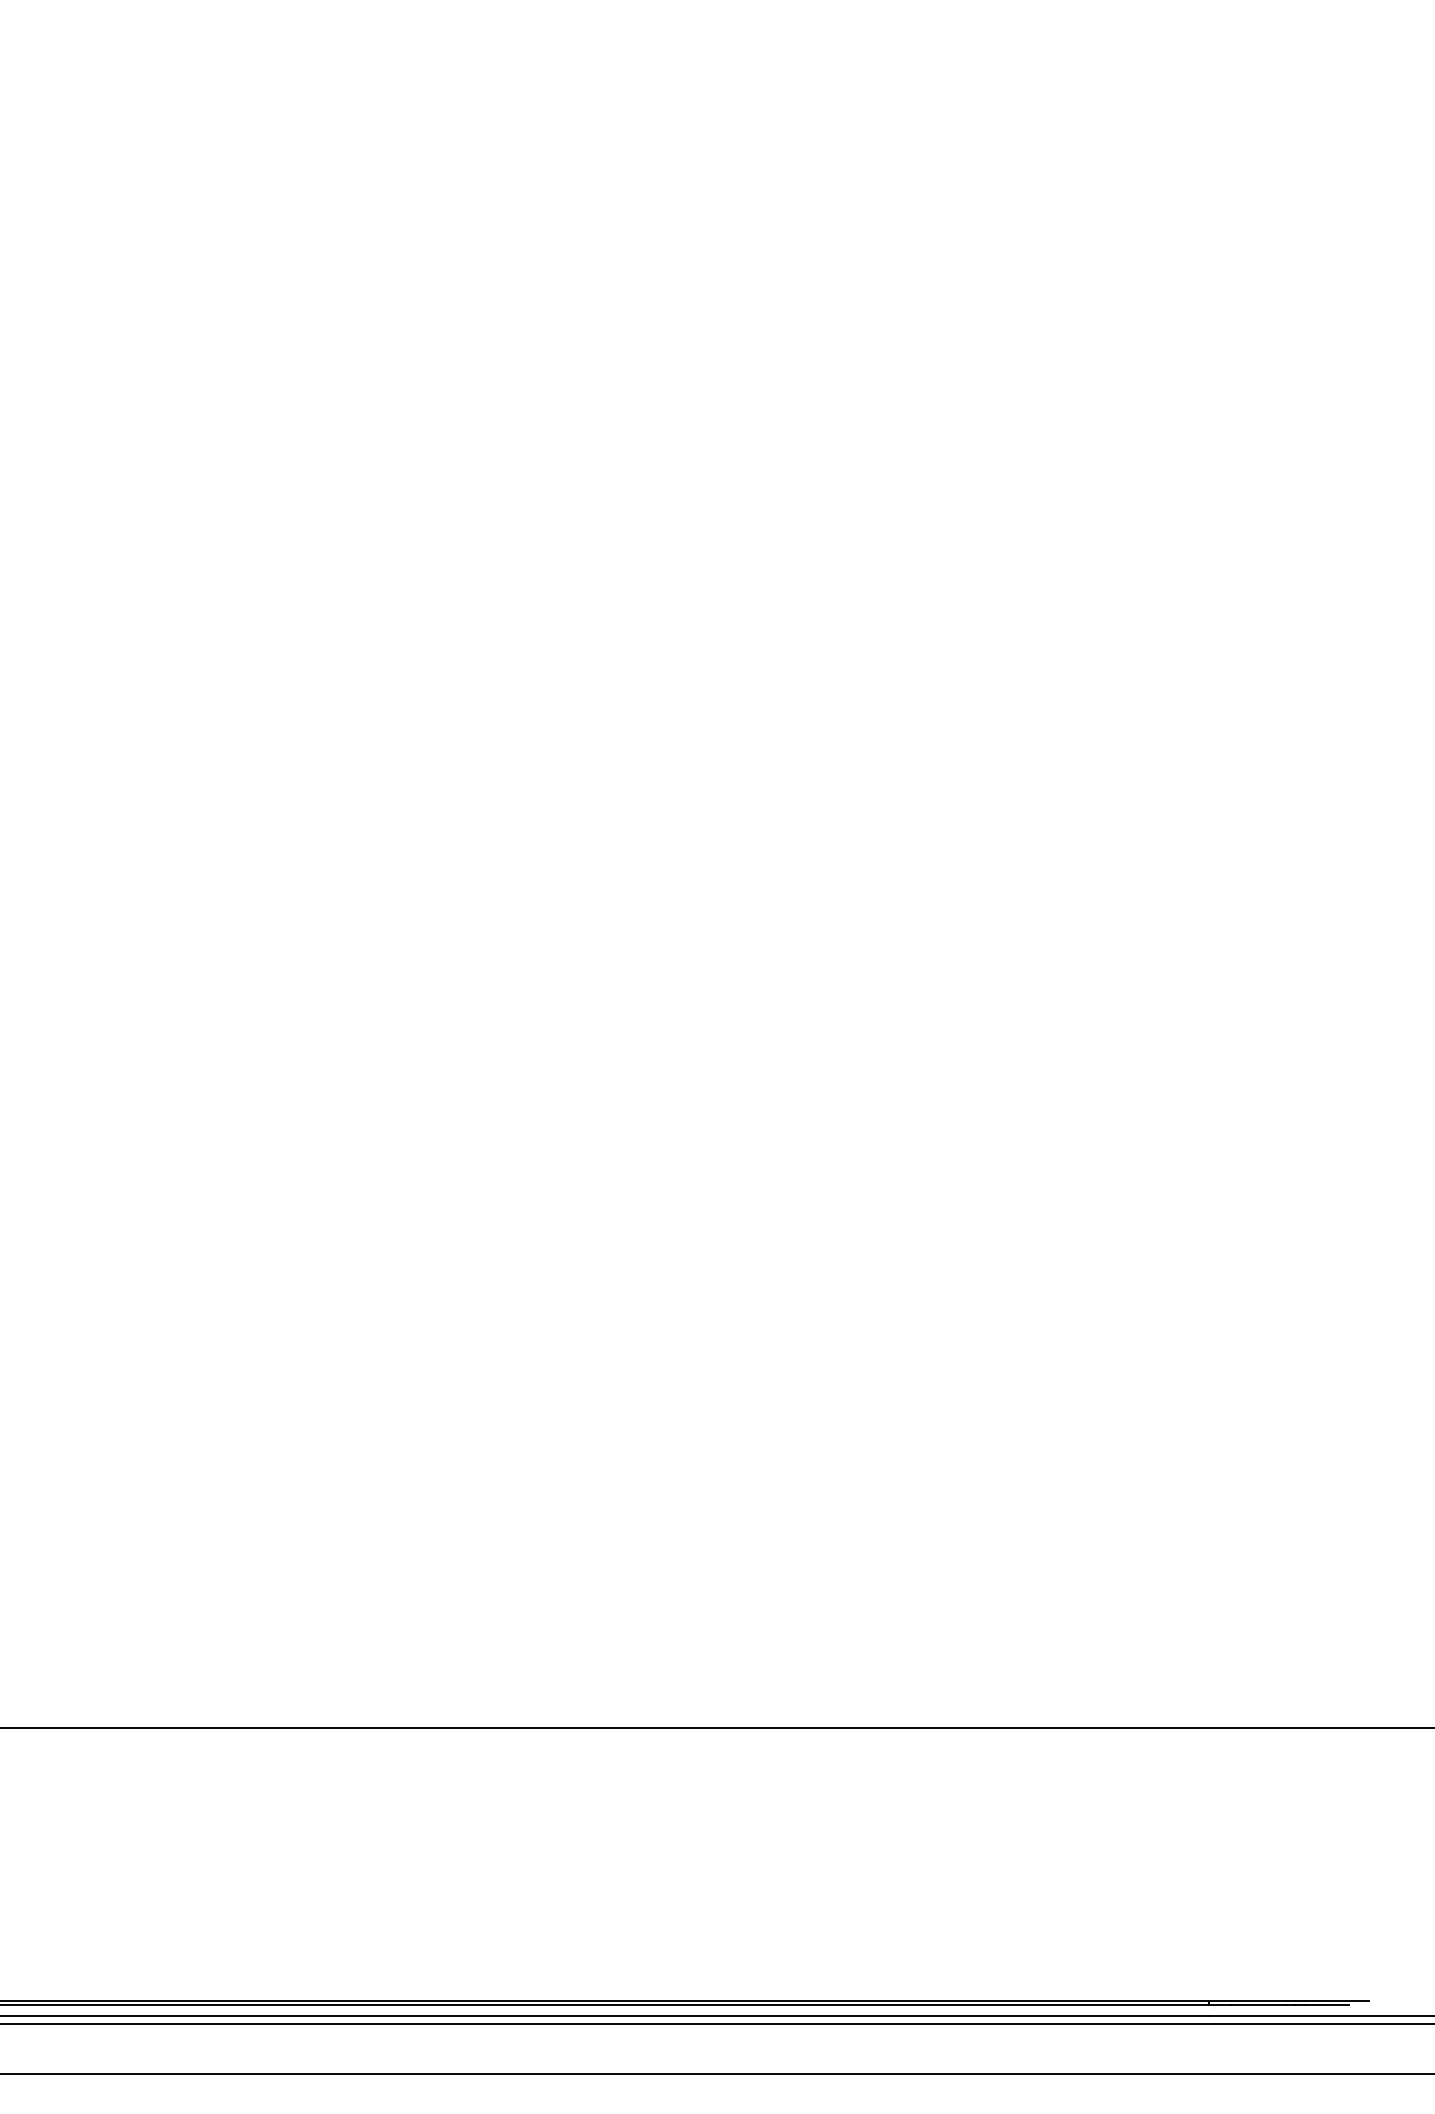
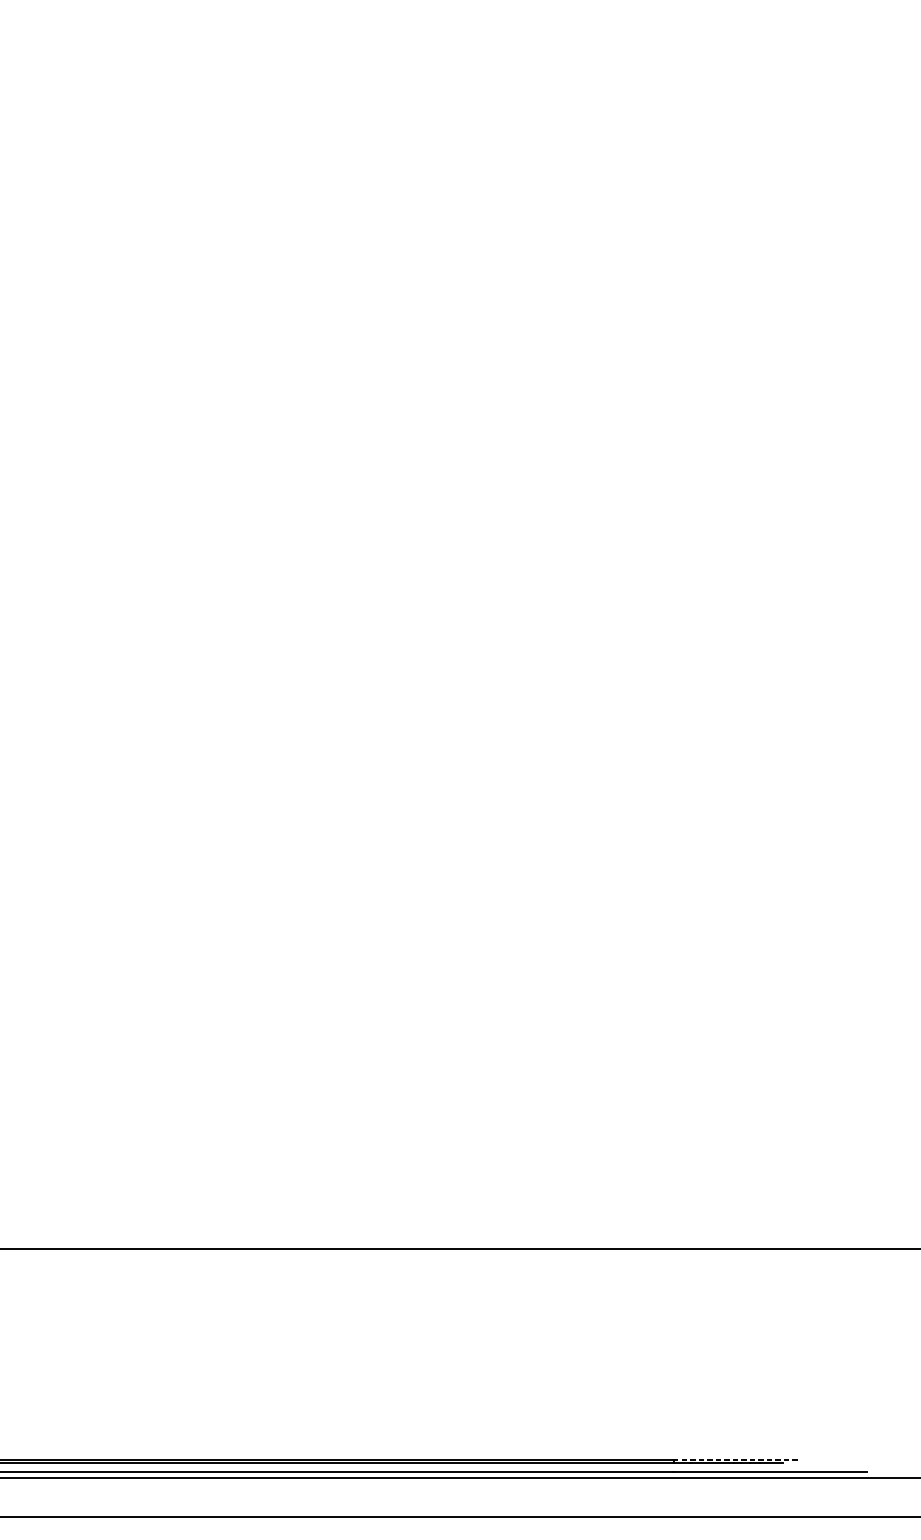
line: (1288, 2000) -> (735, 1459), solid -> dashed

